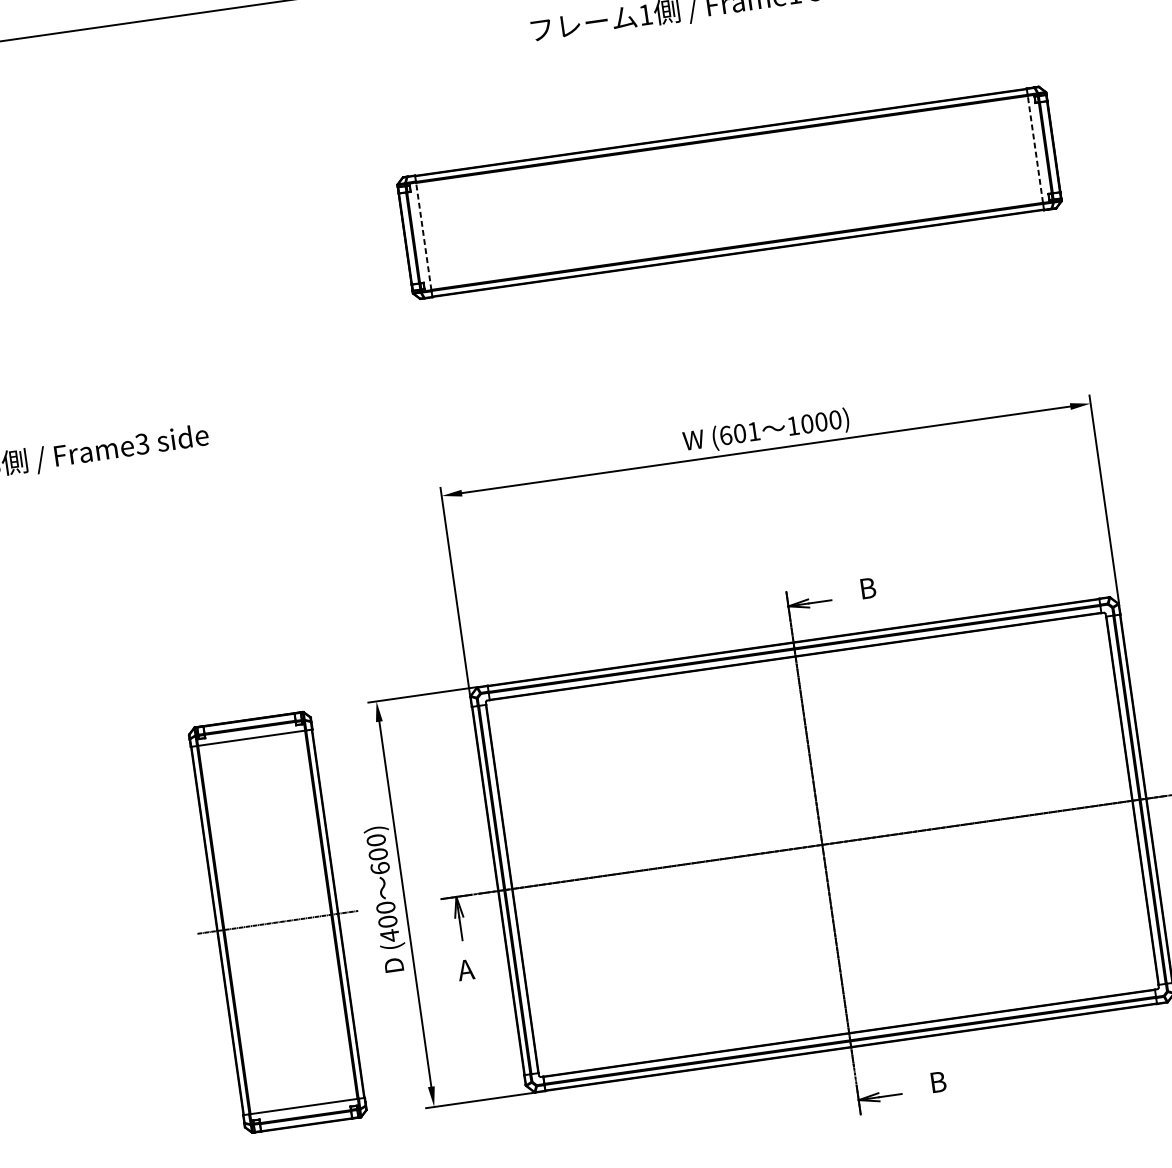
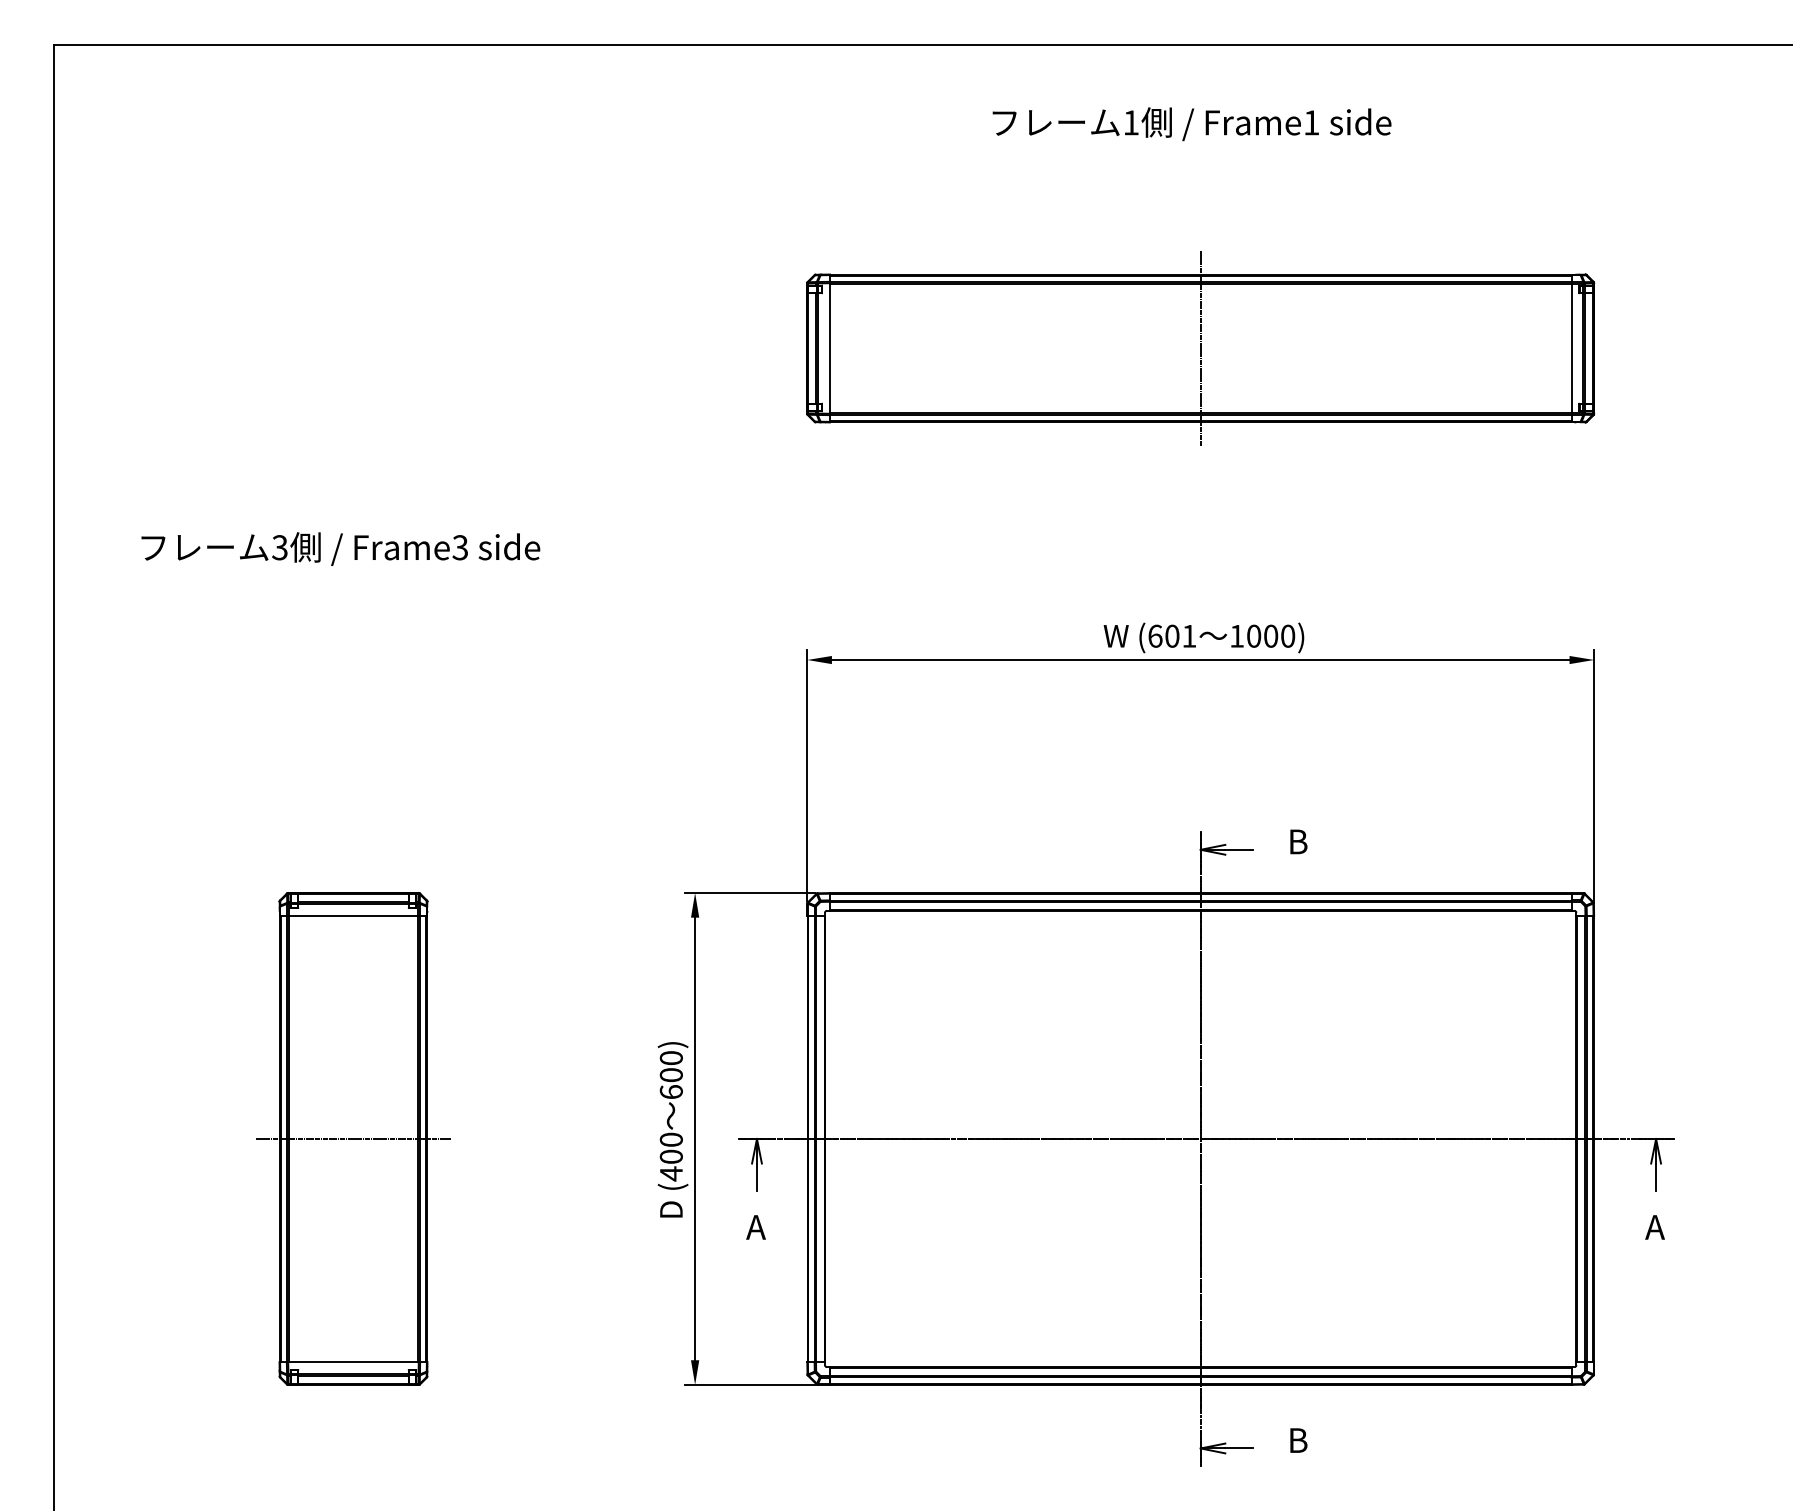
line: (1035, 149) -> (1571, 348), dashed -> solid
line: (729, 192) -> (1200, 348), added
line: (423, 235) -> (829, 347), dashed -> solid
part: (277, 921) -> (353, 1138), moved

